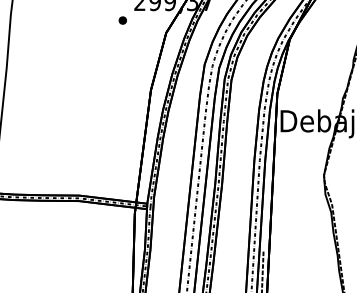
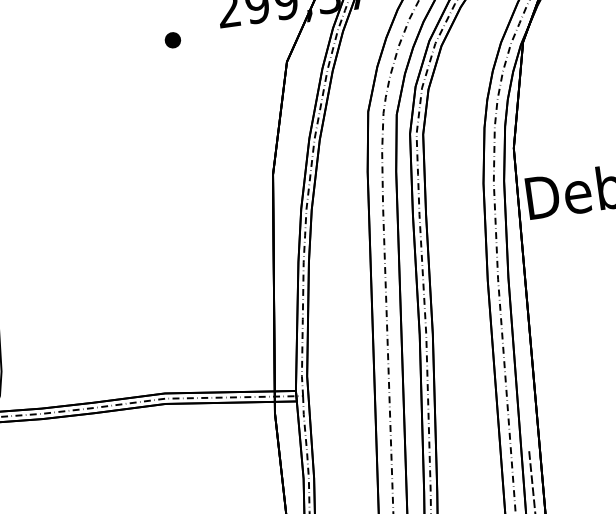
part: (122, 20) -> (172, 40), moved

